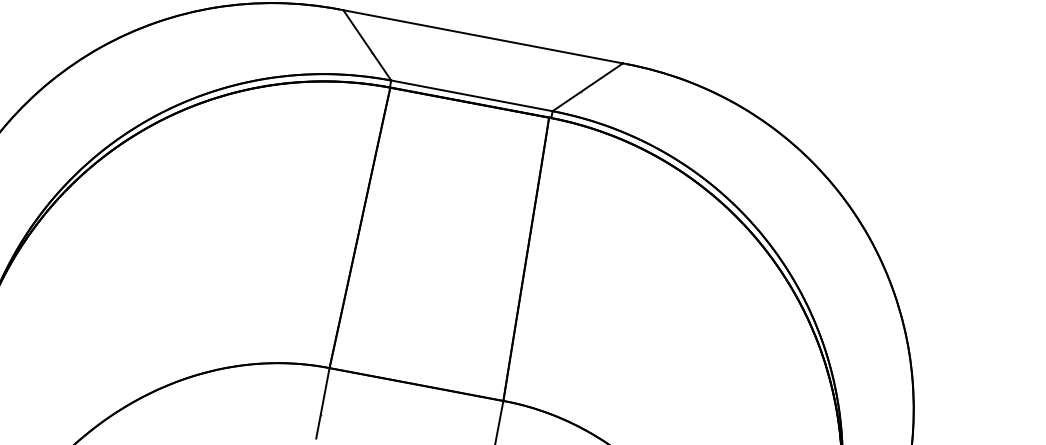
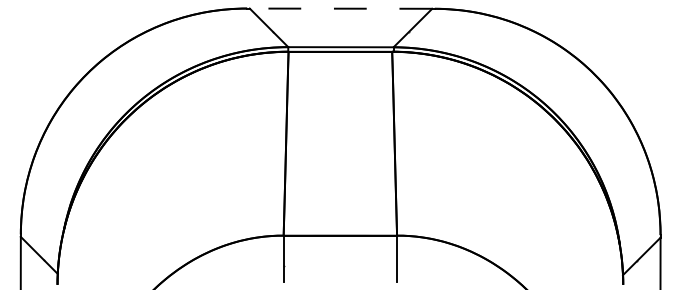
line: (482, 36) -> (340, 8), solid -> dashed

